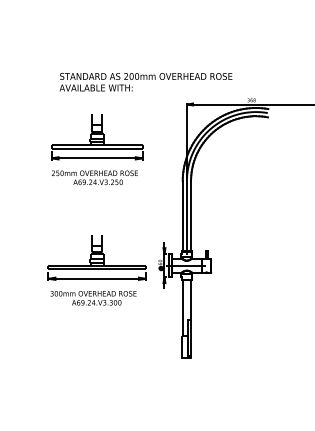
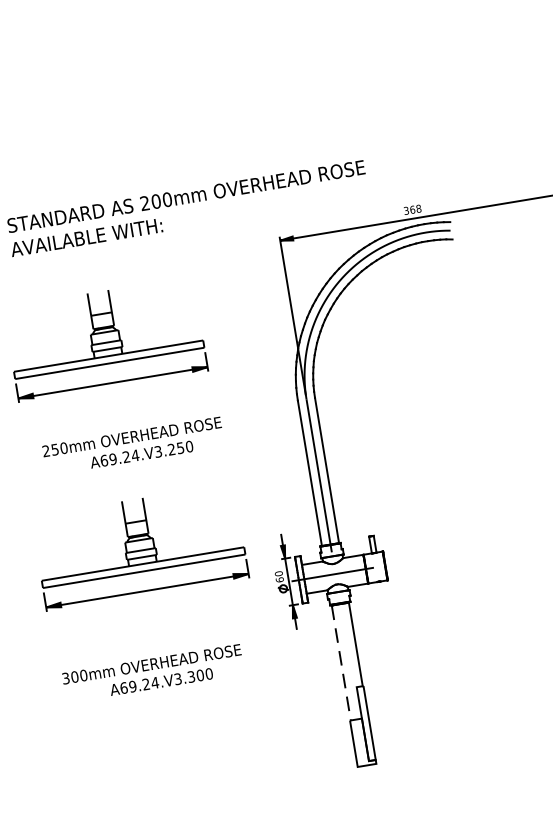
text: (94, 177) -> (132, 445), moved
part: (96, 257) -> (138, 546), moved
line: (182, 307) -> (340, 662), solid -> dashed

